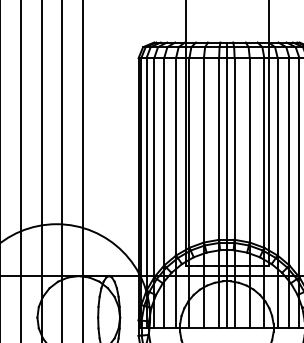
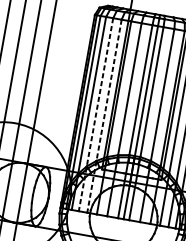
line: (164, 193) -> (96, 115), solid -> dashed
line: (176, 193) -> (104, 116), solid -> dashed

